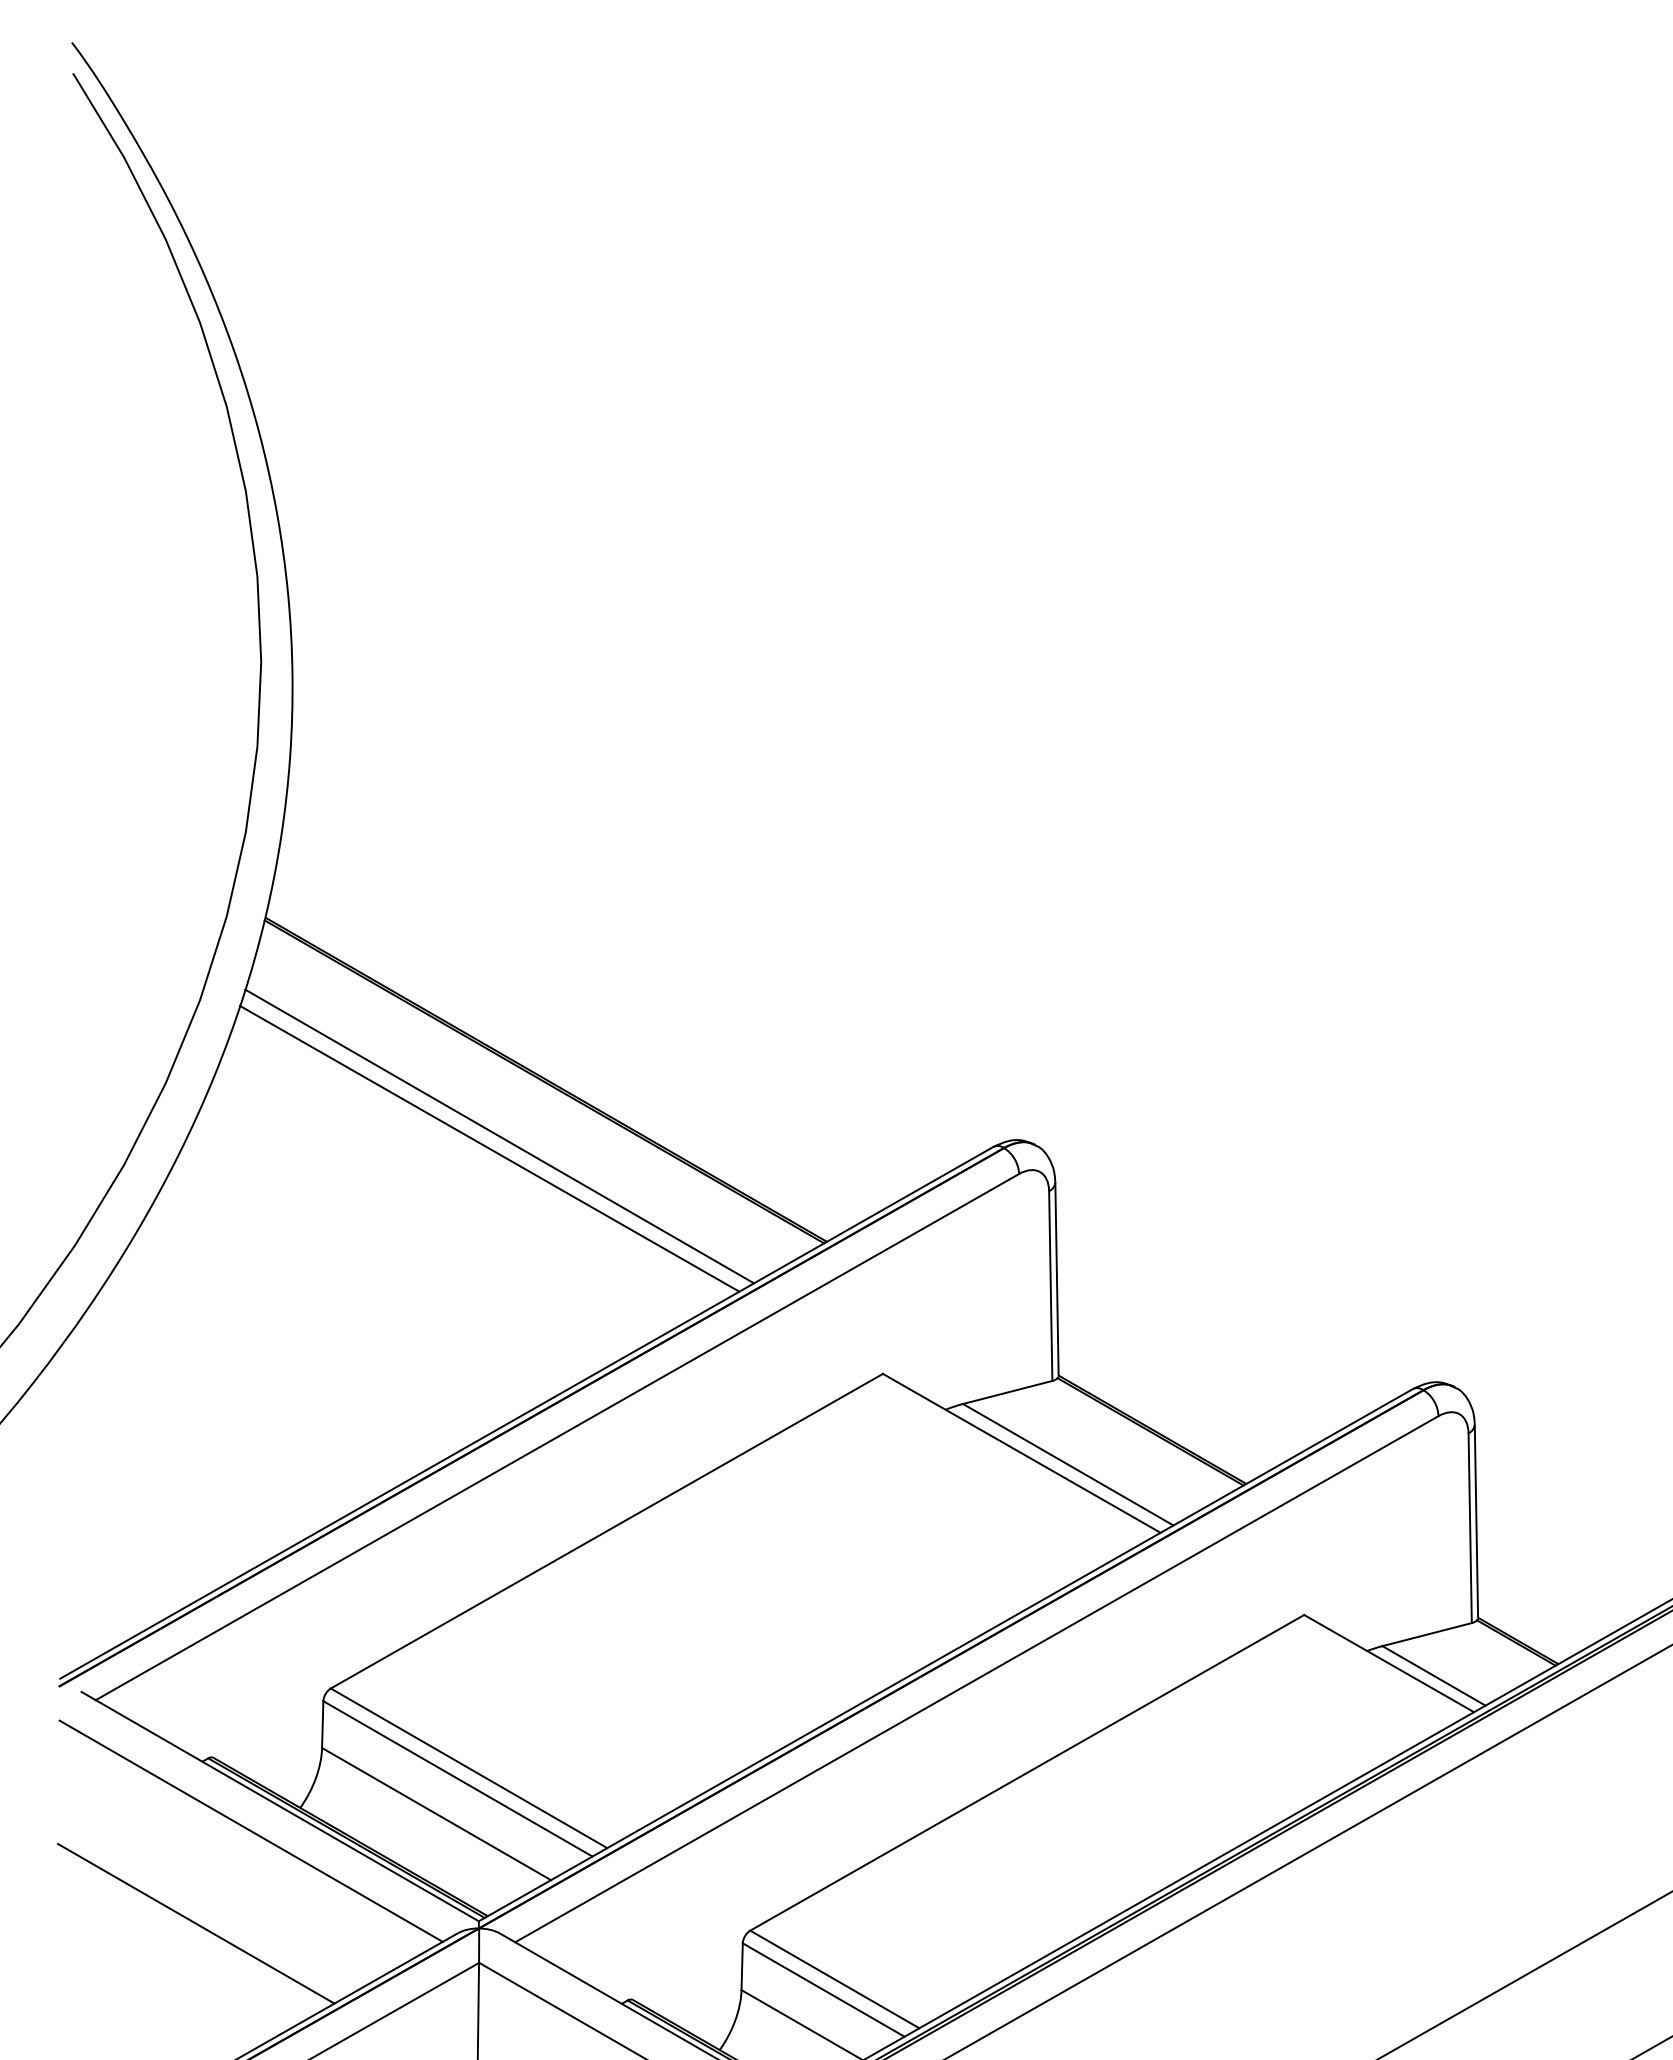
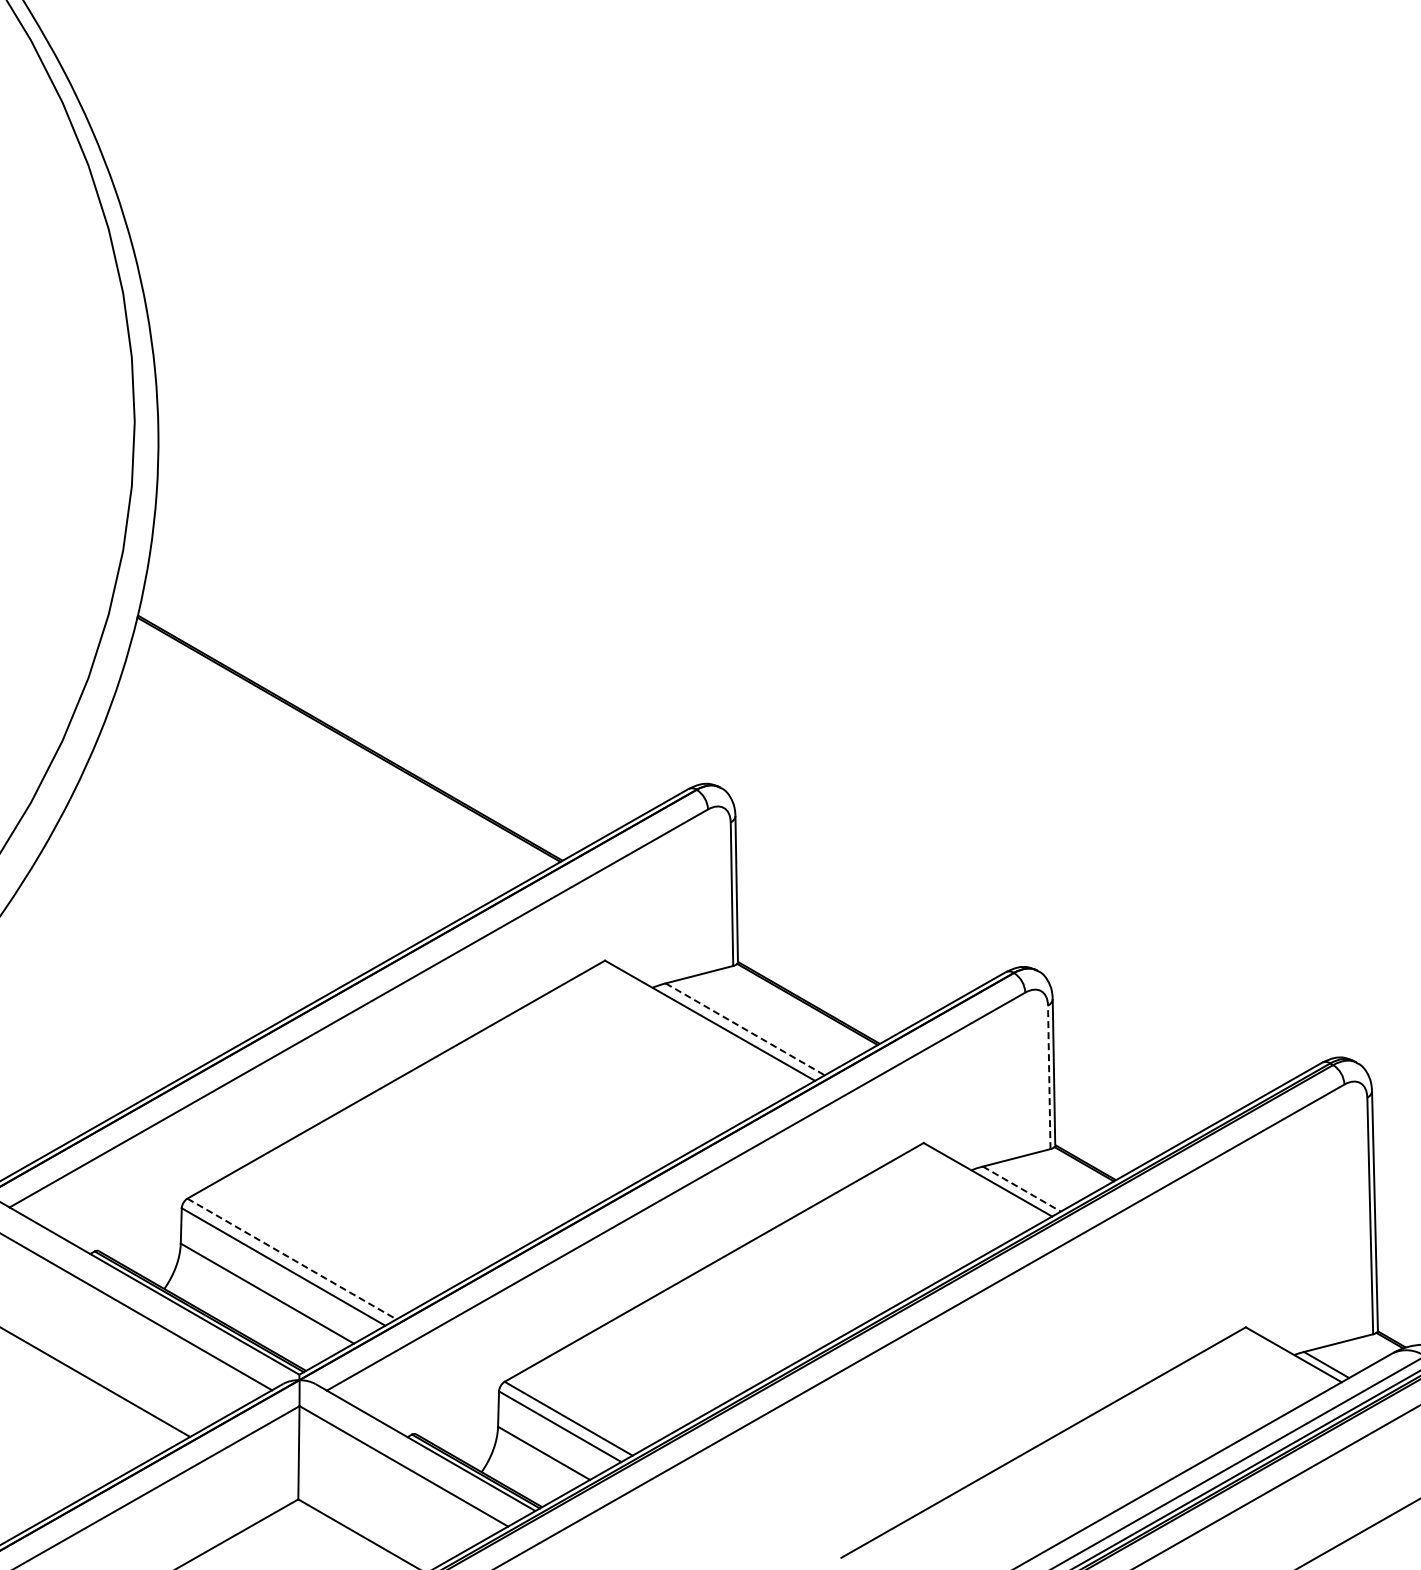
line: (498, 1137) -> (314, 781), removed
line: (489, 1148) -> (307, 790), removed
line: (1068, 1464) -> (745, 1029), solid -> dashed
line: (1470, 1528) -> (1049, 1077), solid -> dashed
line: (1434, 1676) -> (1022, 1189), solid -> dashed
line: (468, 1768) -> (291, 1259), solid -> dashed

